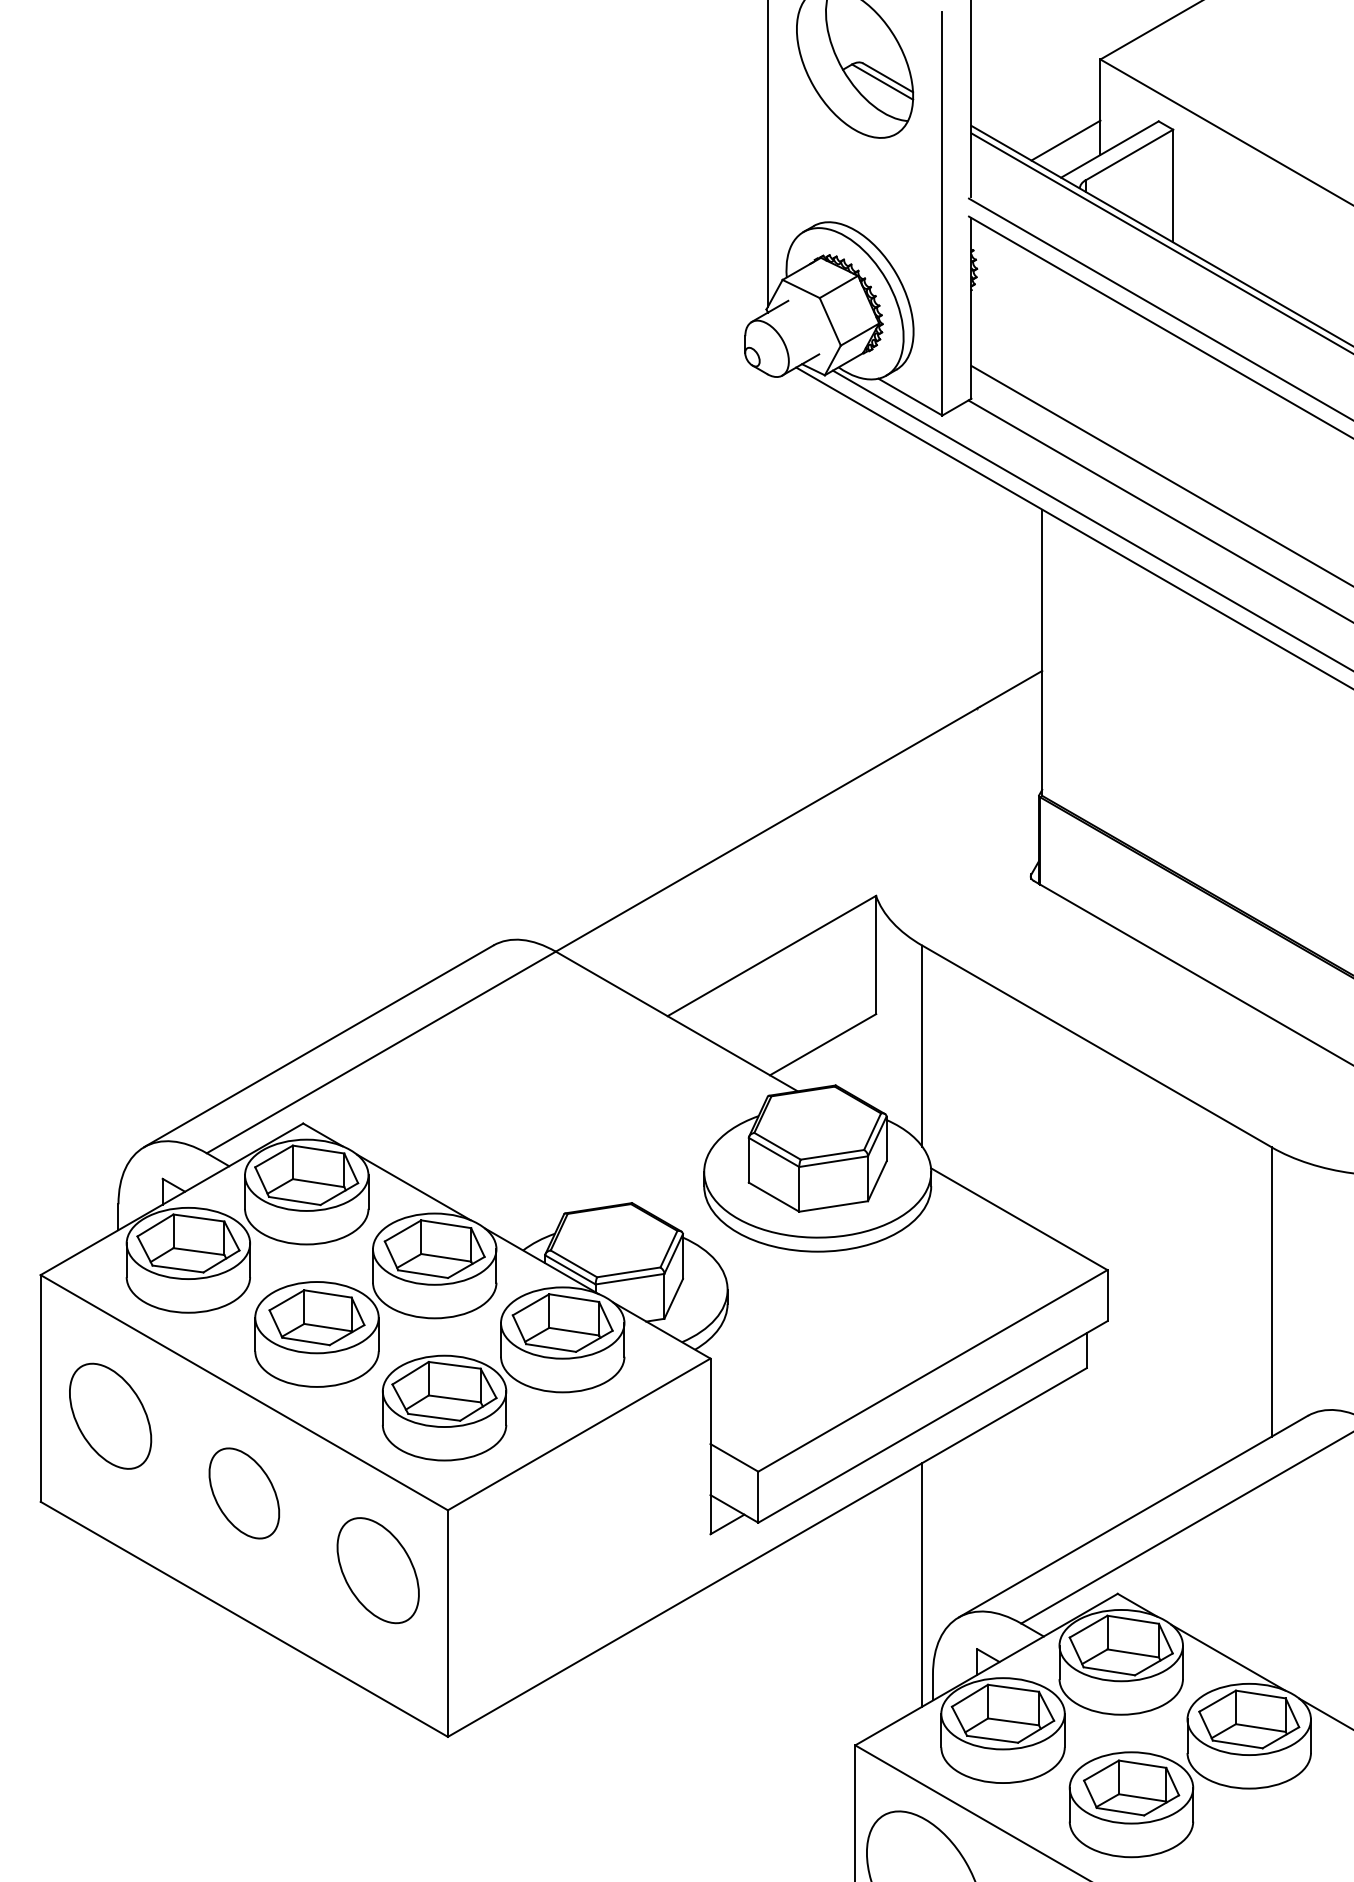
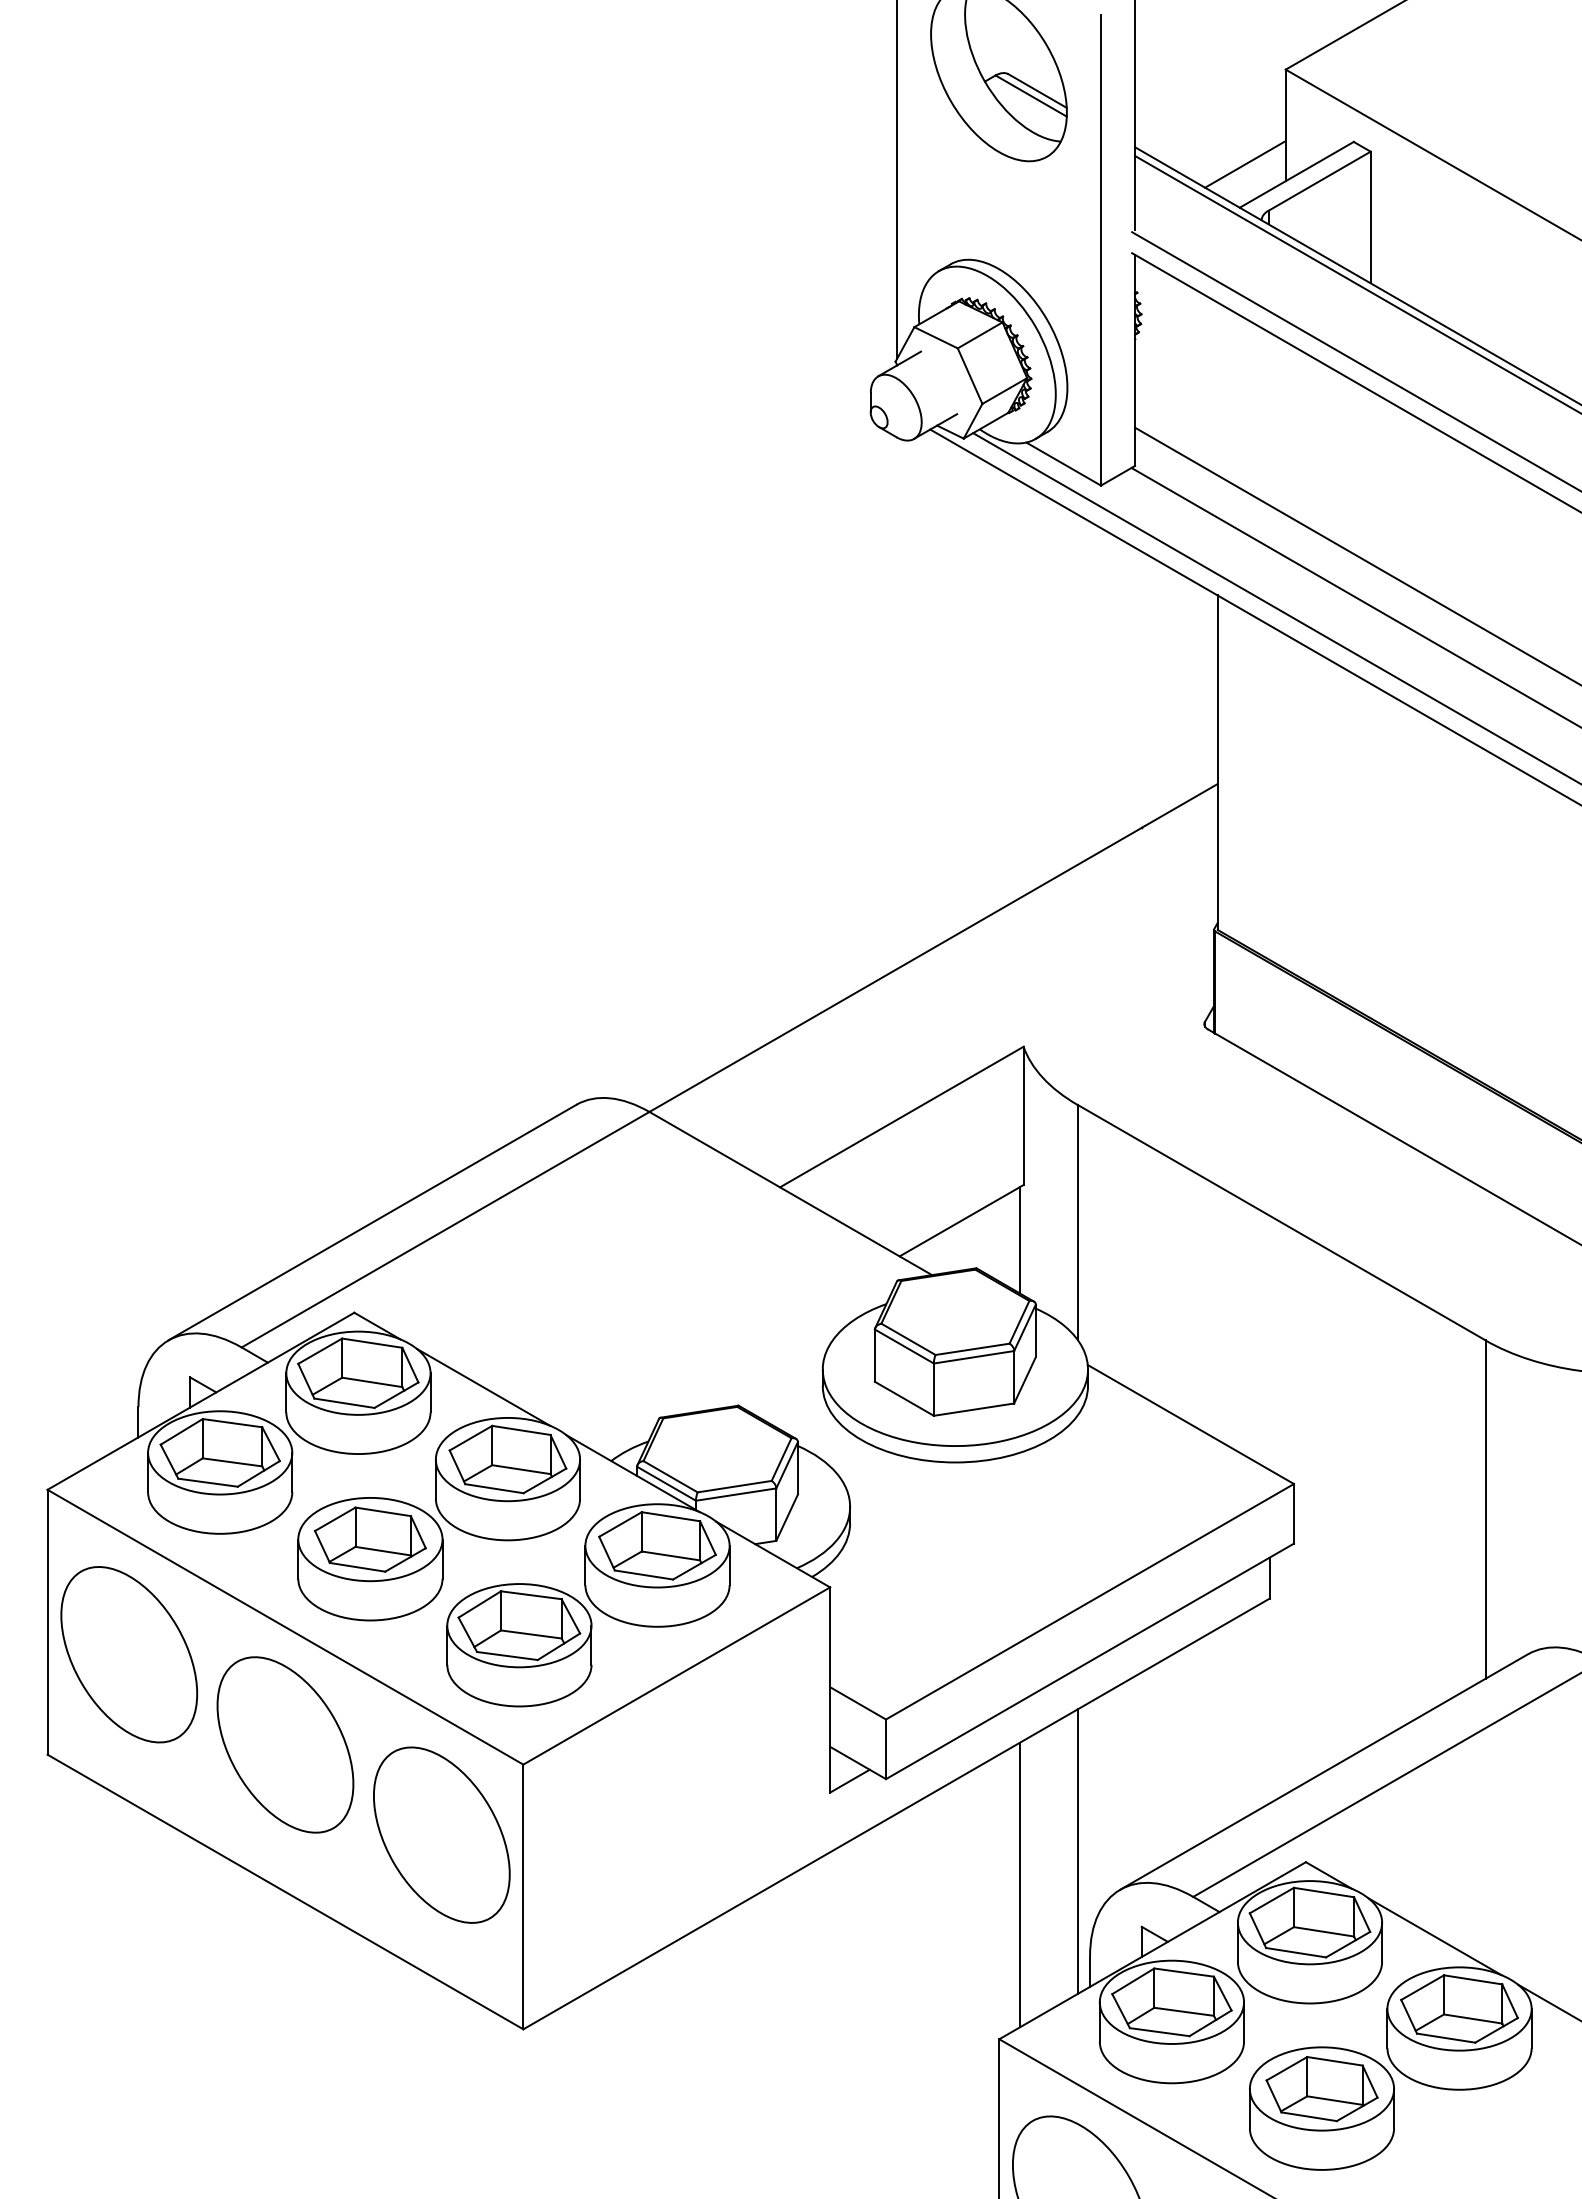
line: (872, 1061) -> (1019, 1240), added
part: (110, 1416) -> (129, 1655), size x1.43
part: (244, 1493) -> (285, 1744), size x1.67
part: (378, 1570) -> (442, 1834), size x1.43
line: (872, 1613) -> (1019, 1885), added

